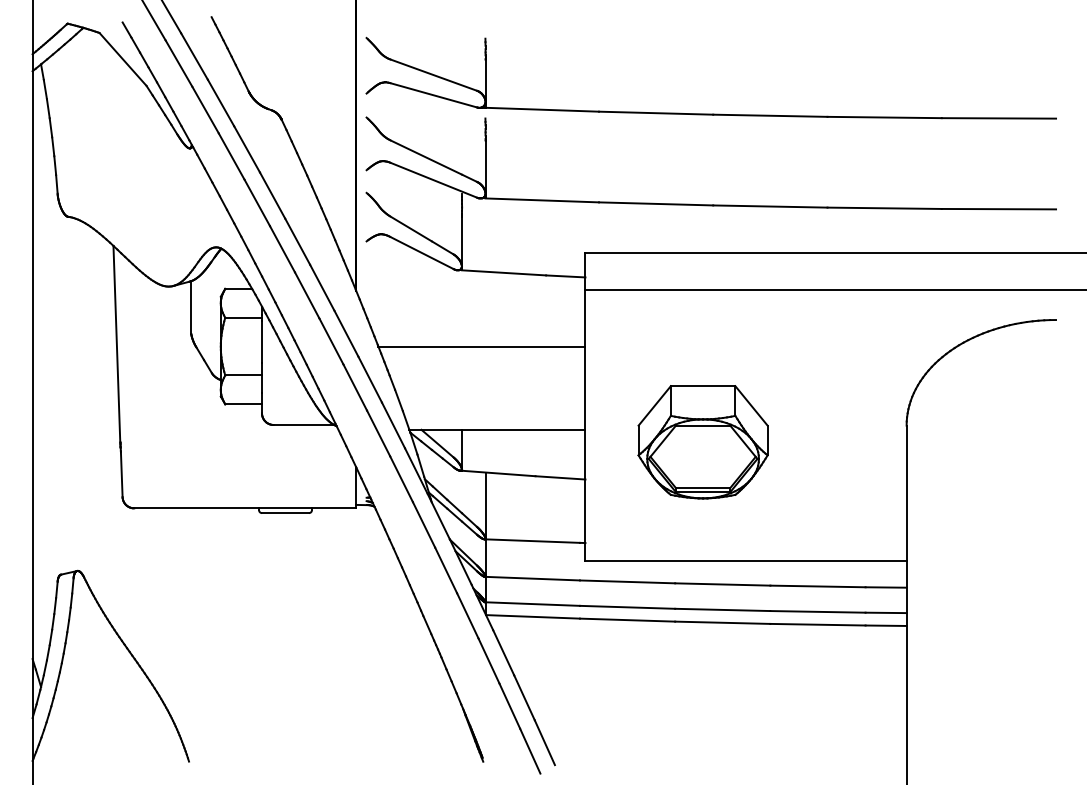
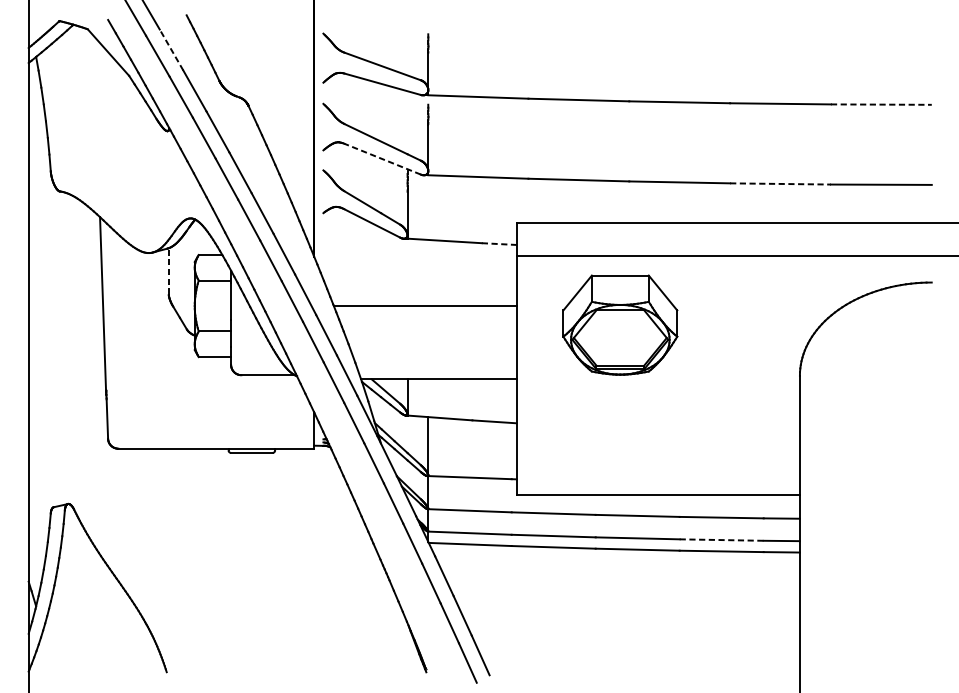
line: (194, 56) -> (171, 50), solid -> dashed
line: (999, 118) -> (881, 104), solid -> dashed
line: (433, 180) -> (382, 159), solid -> dashed
line: (885, 208) -> (781, 184), solid -> dashed
line: (565, 276) -> (498, 244), solid -> dashed
line: (191, 306) -> (168, 270), solid -> dashed
part: (702, 442) -> (619, 325), moved
line: (817, 611) -> (721, 539), solid -> dashed

